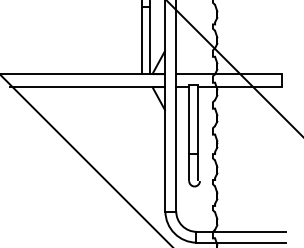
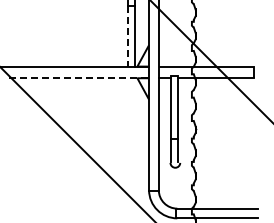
line: (141, 40) -> (127, 36), solid -> dashed
line: (88, 87) -> (79, 78), solid -> dashed

